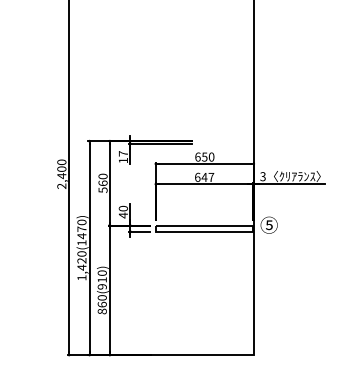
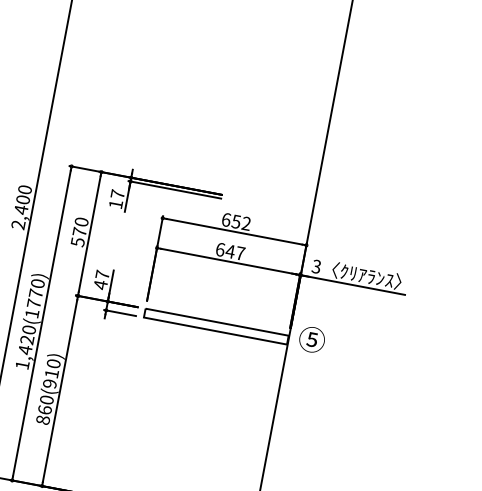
text: (211, 156) -> (246, 222), 650 -> 652
text: (102, 182) -> (79, 230), 560 -> 570
text: (122, 208) -> (101, 274), 40 -> 47
text: (81, 236) -> (33, 304), 1,420(1470) -> 1,420(1770)

